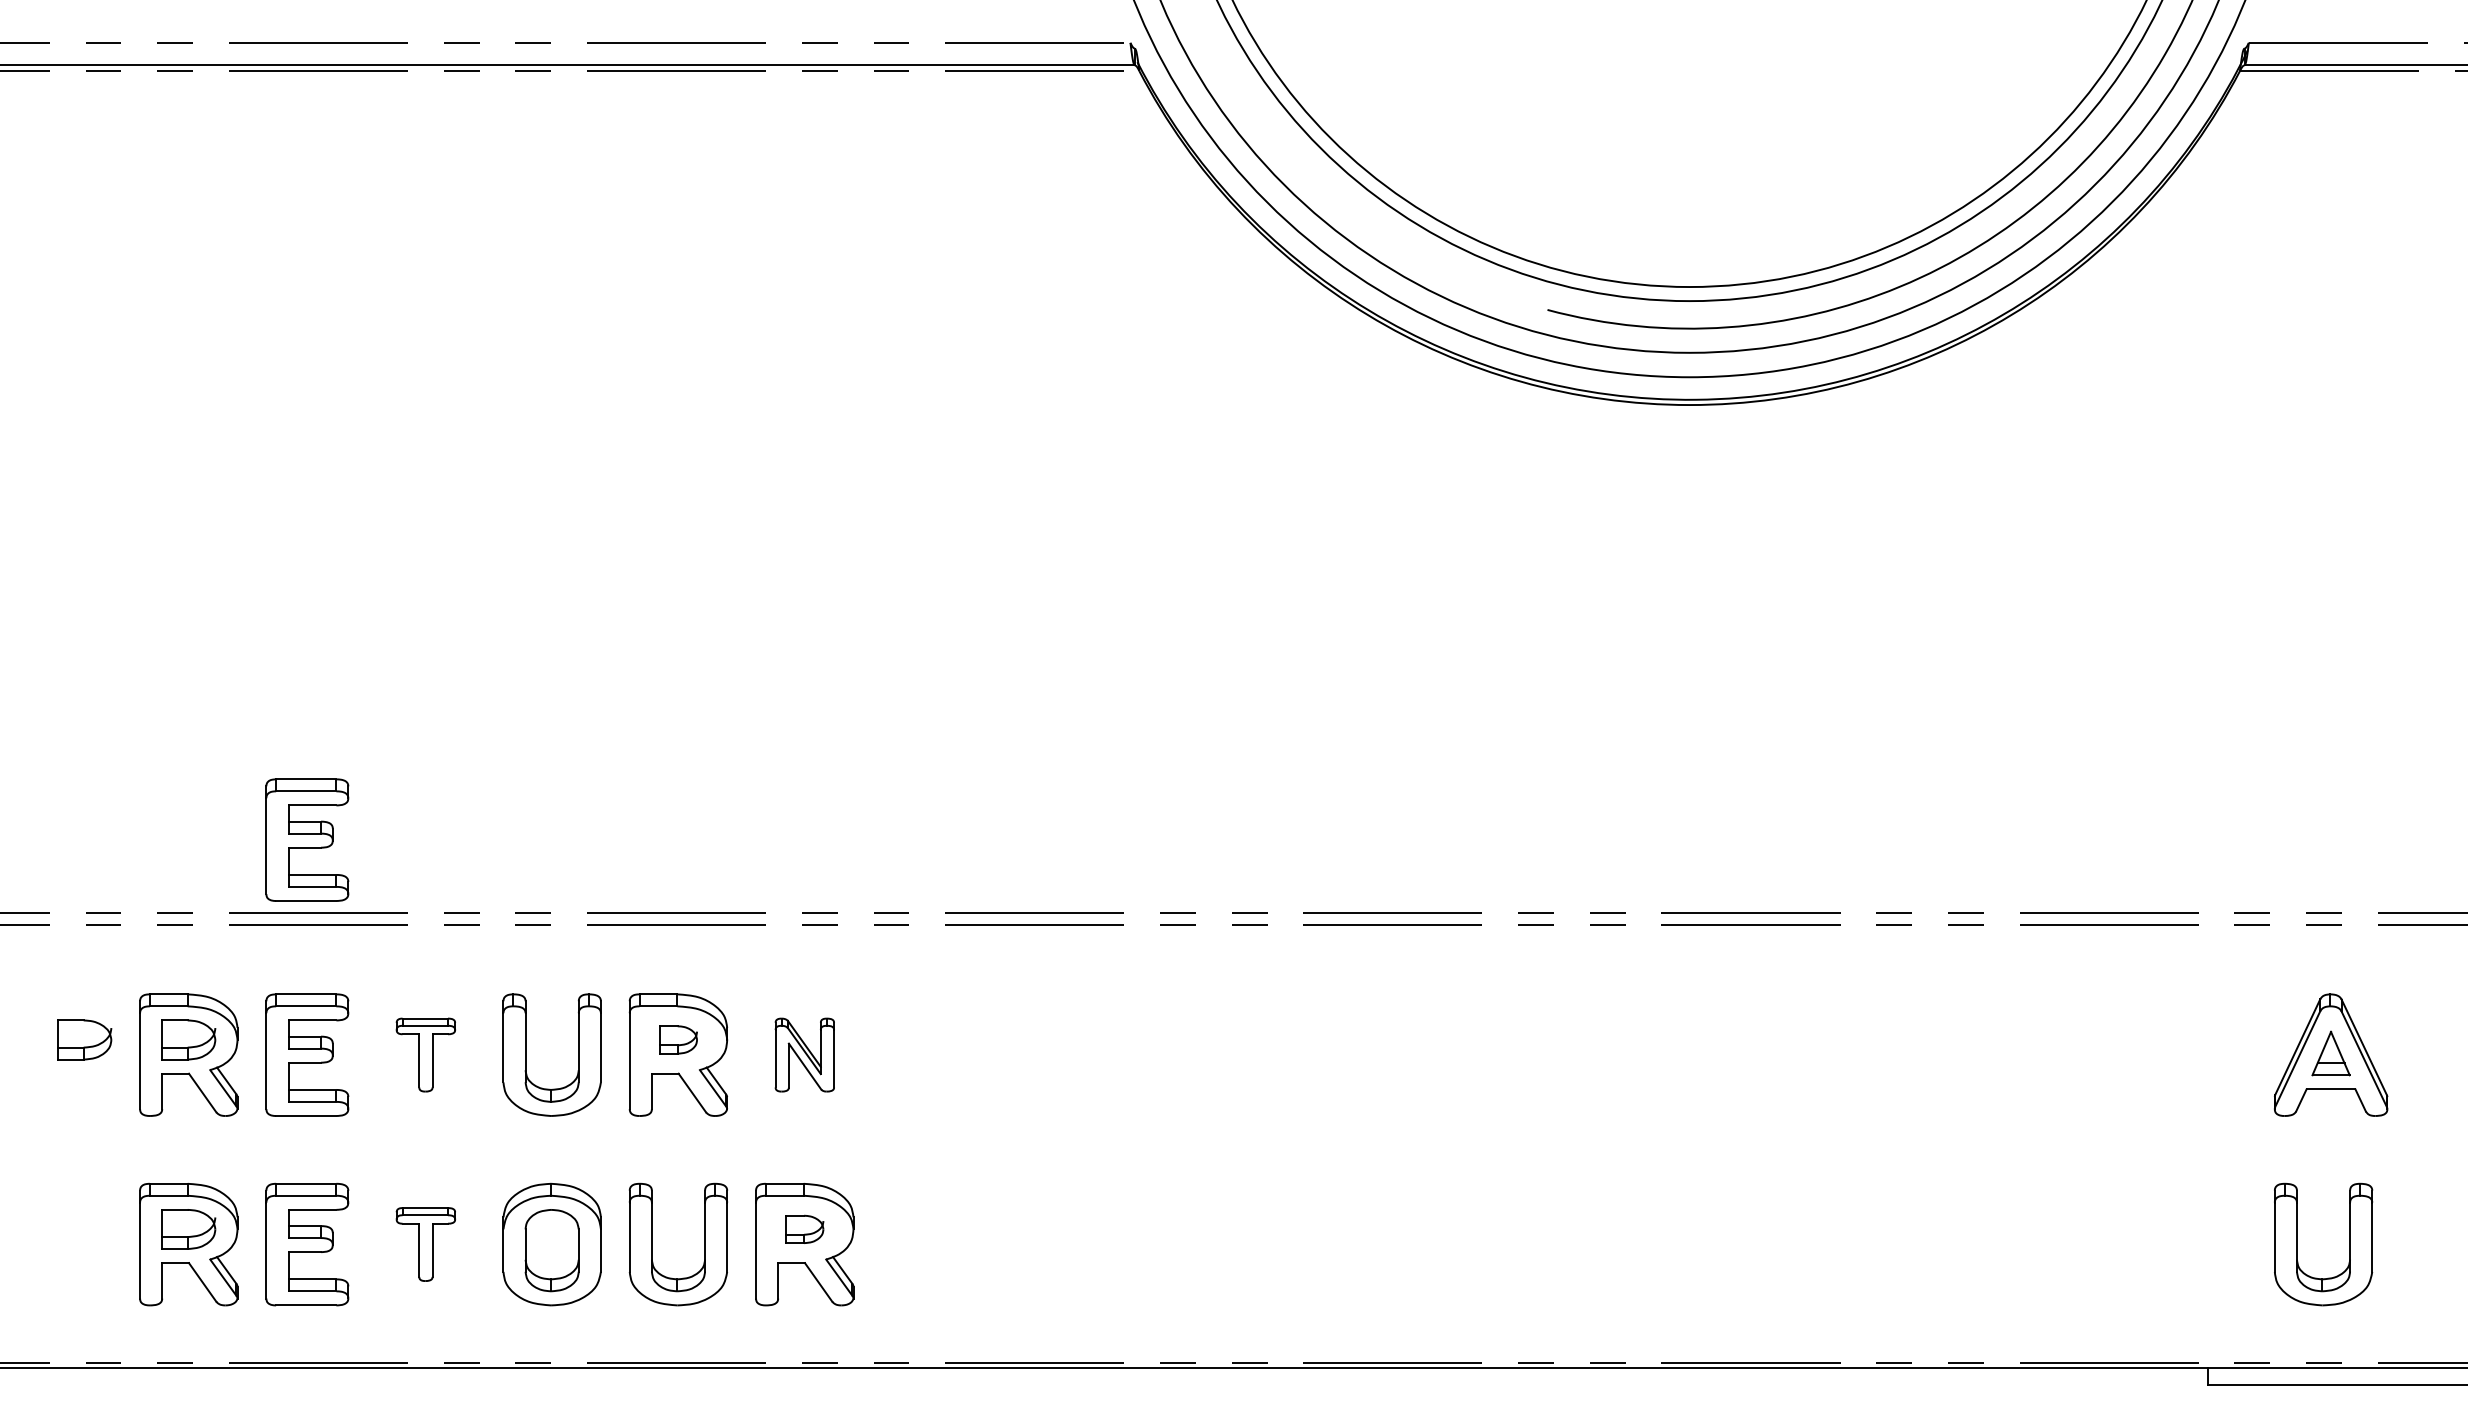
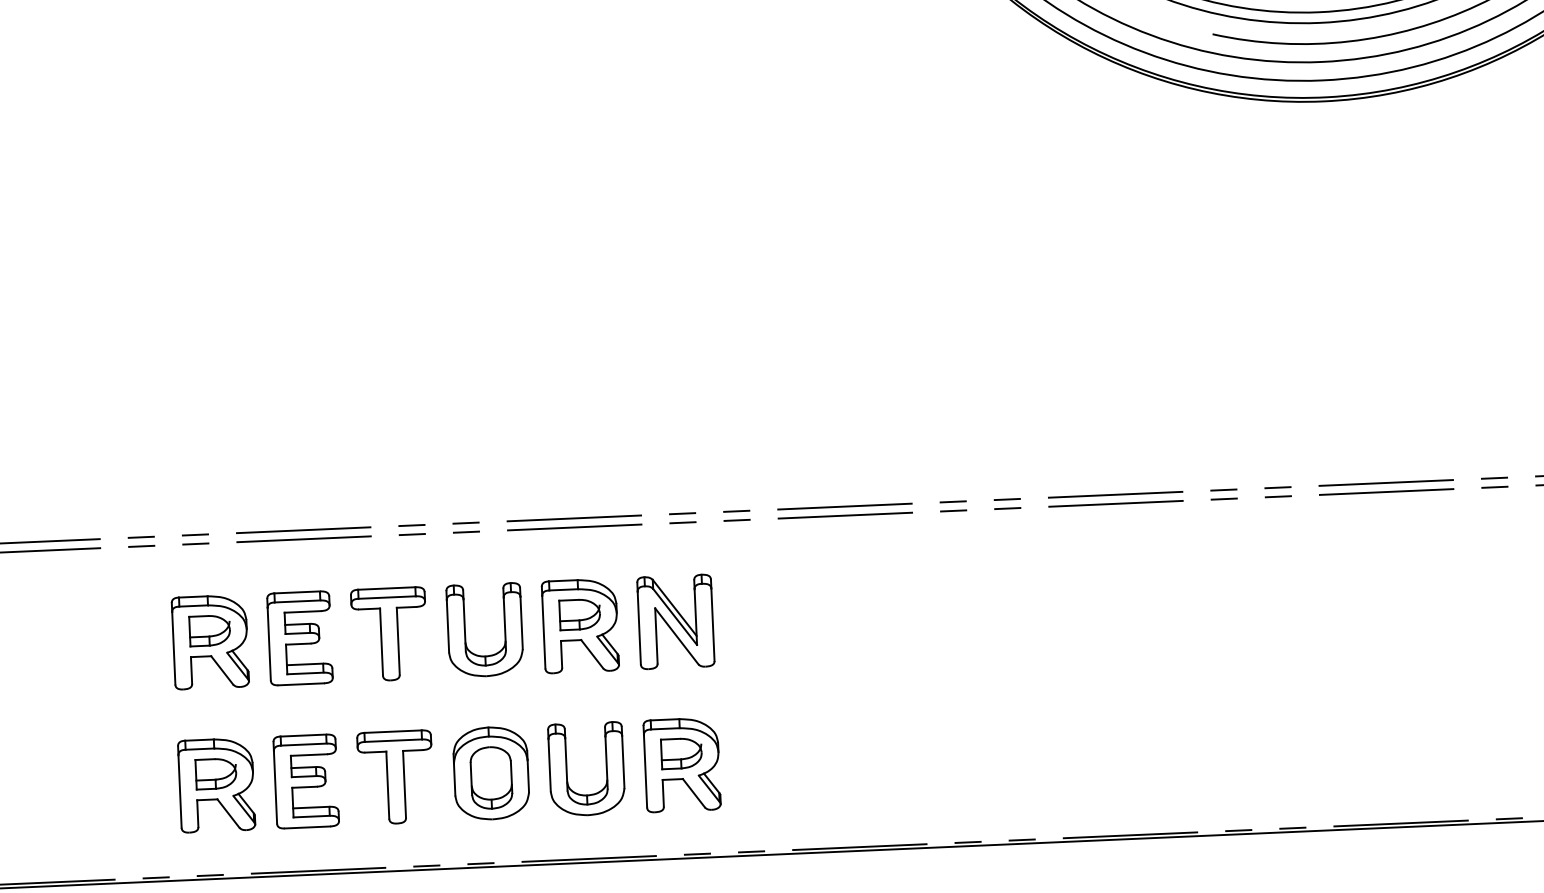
part: (307, 839) -> (293, 475), removed
part: (84, 1039) -> (131, 633), removed
part: (678, 1039) -> (579, 614), size x1.43
part: (425, 1054) -> (389, 633), size x1.67
part: (804, 1054) -> (675, 621), size x1.67
part: (804, 1229) -> (681, 753), size x1.43
part: (425, 1244) -> (395, 777), size x1.67

